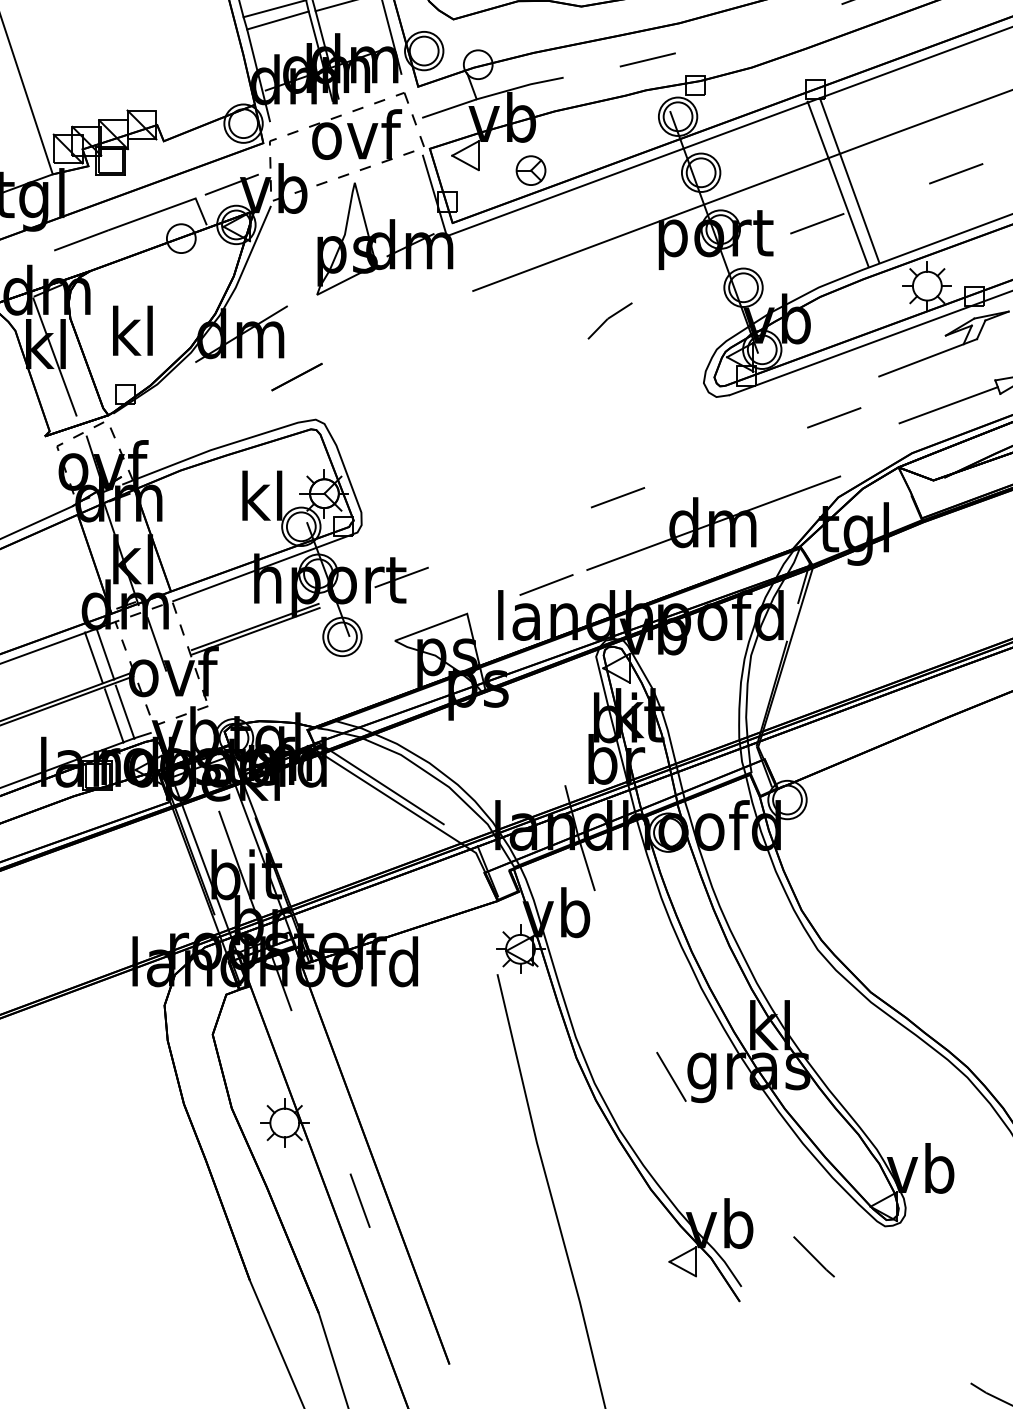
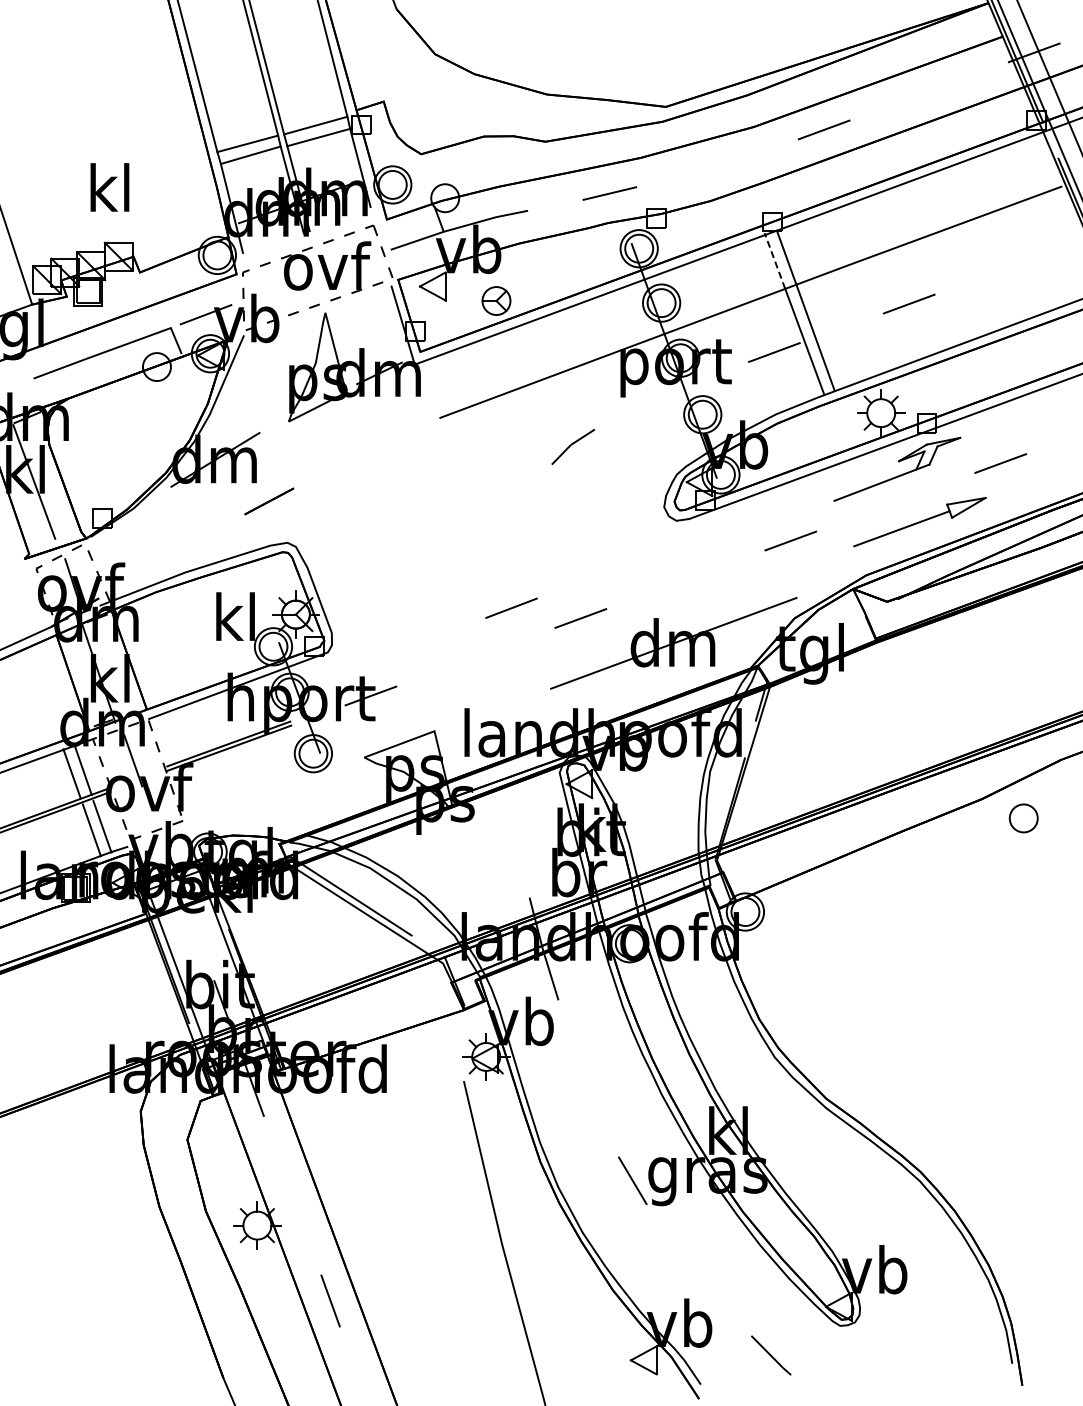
line: (818, 129) -> (775, 261), solid -> dashed
text: (132, 330) -> (109, 187), moved
line: (546, 584) -> (511, 607), moved
line: (229, 840) -> (203, 951), removed

